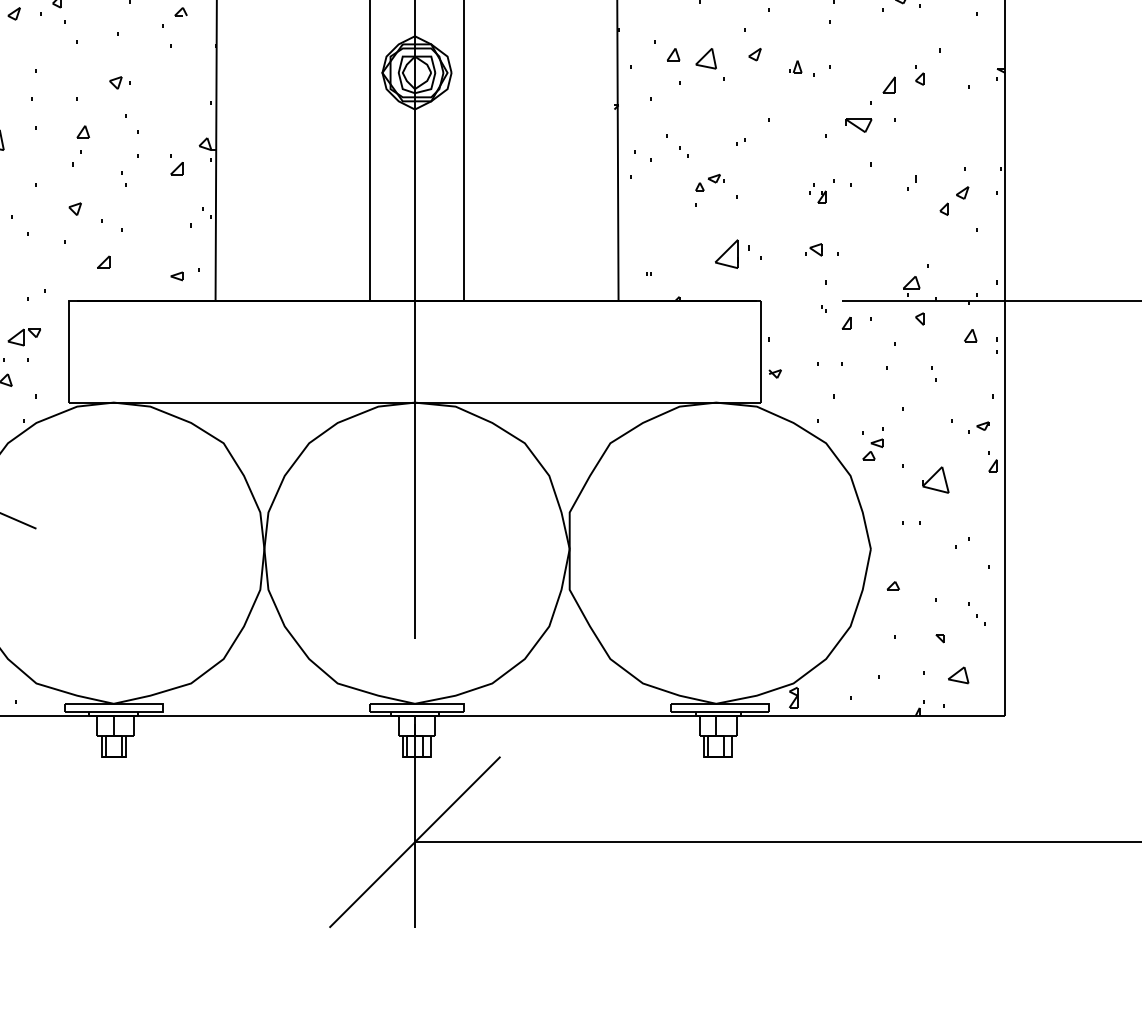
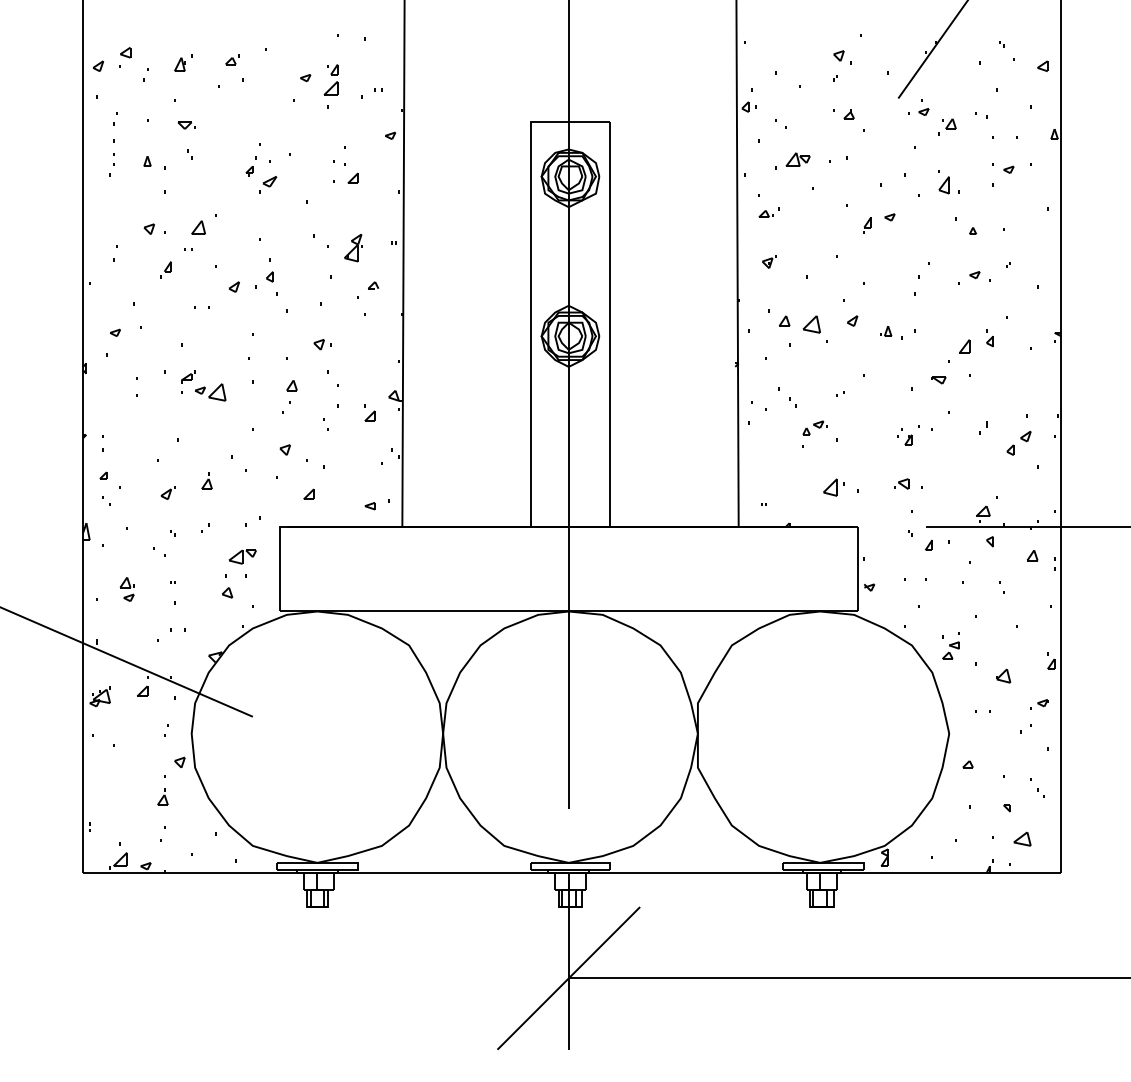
part: (857, 125) -> (938, 380), size x0.62
part: (732, 254) -> (833, 487), size x0.71
part: (978, 427) -> (1039, 704), moved
part: (935, 479) -> (1003, 675), size x0.62

